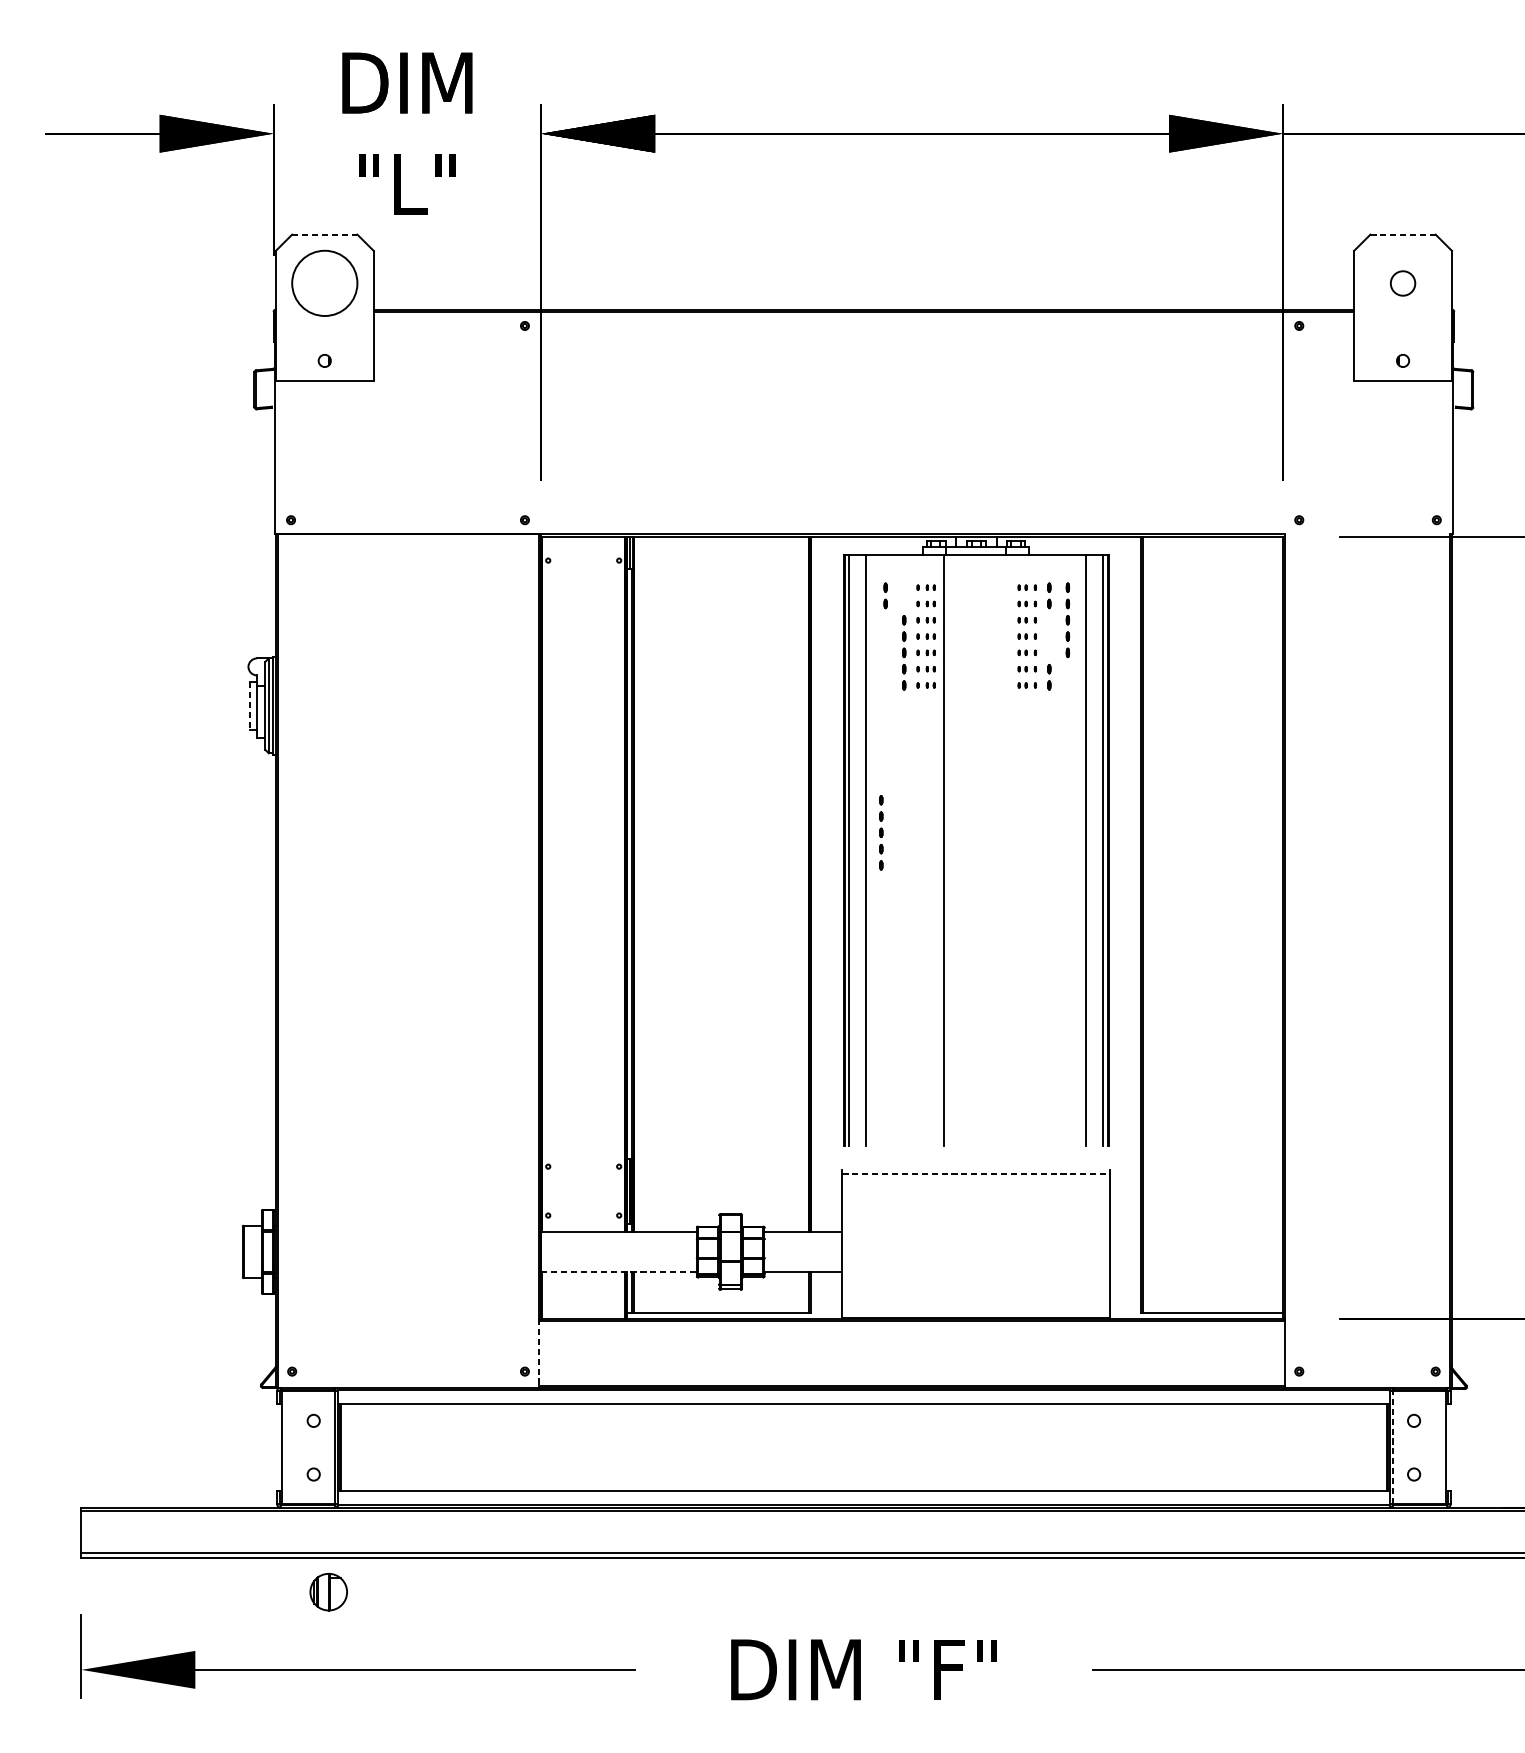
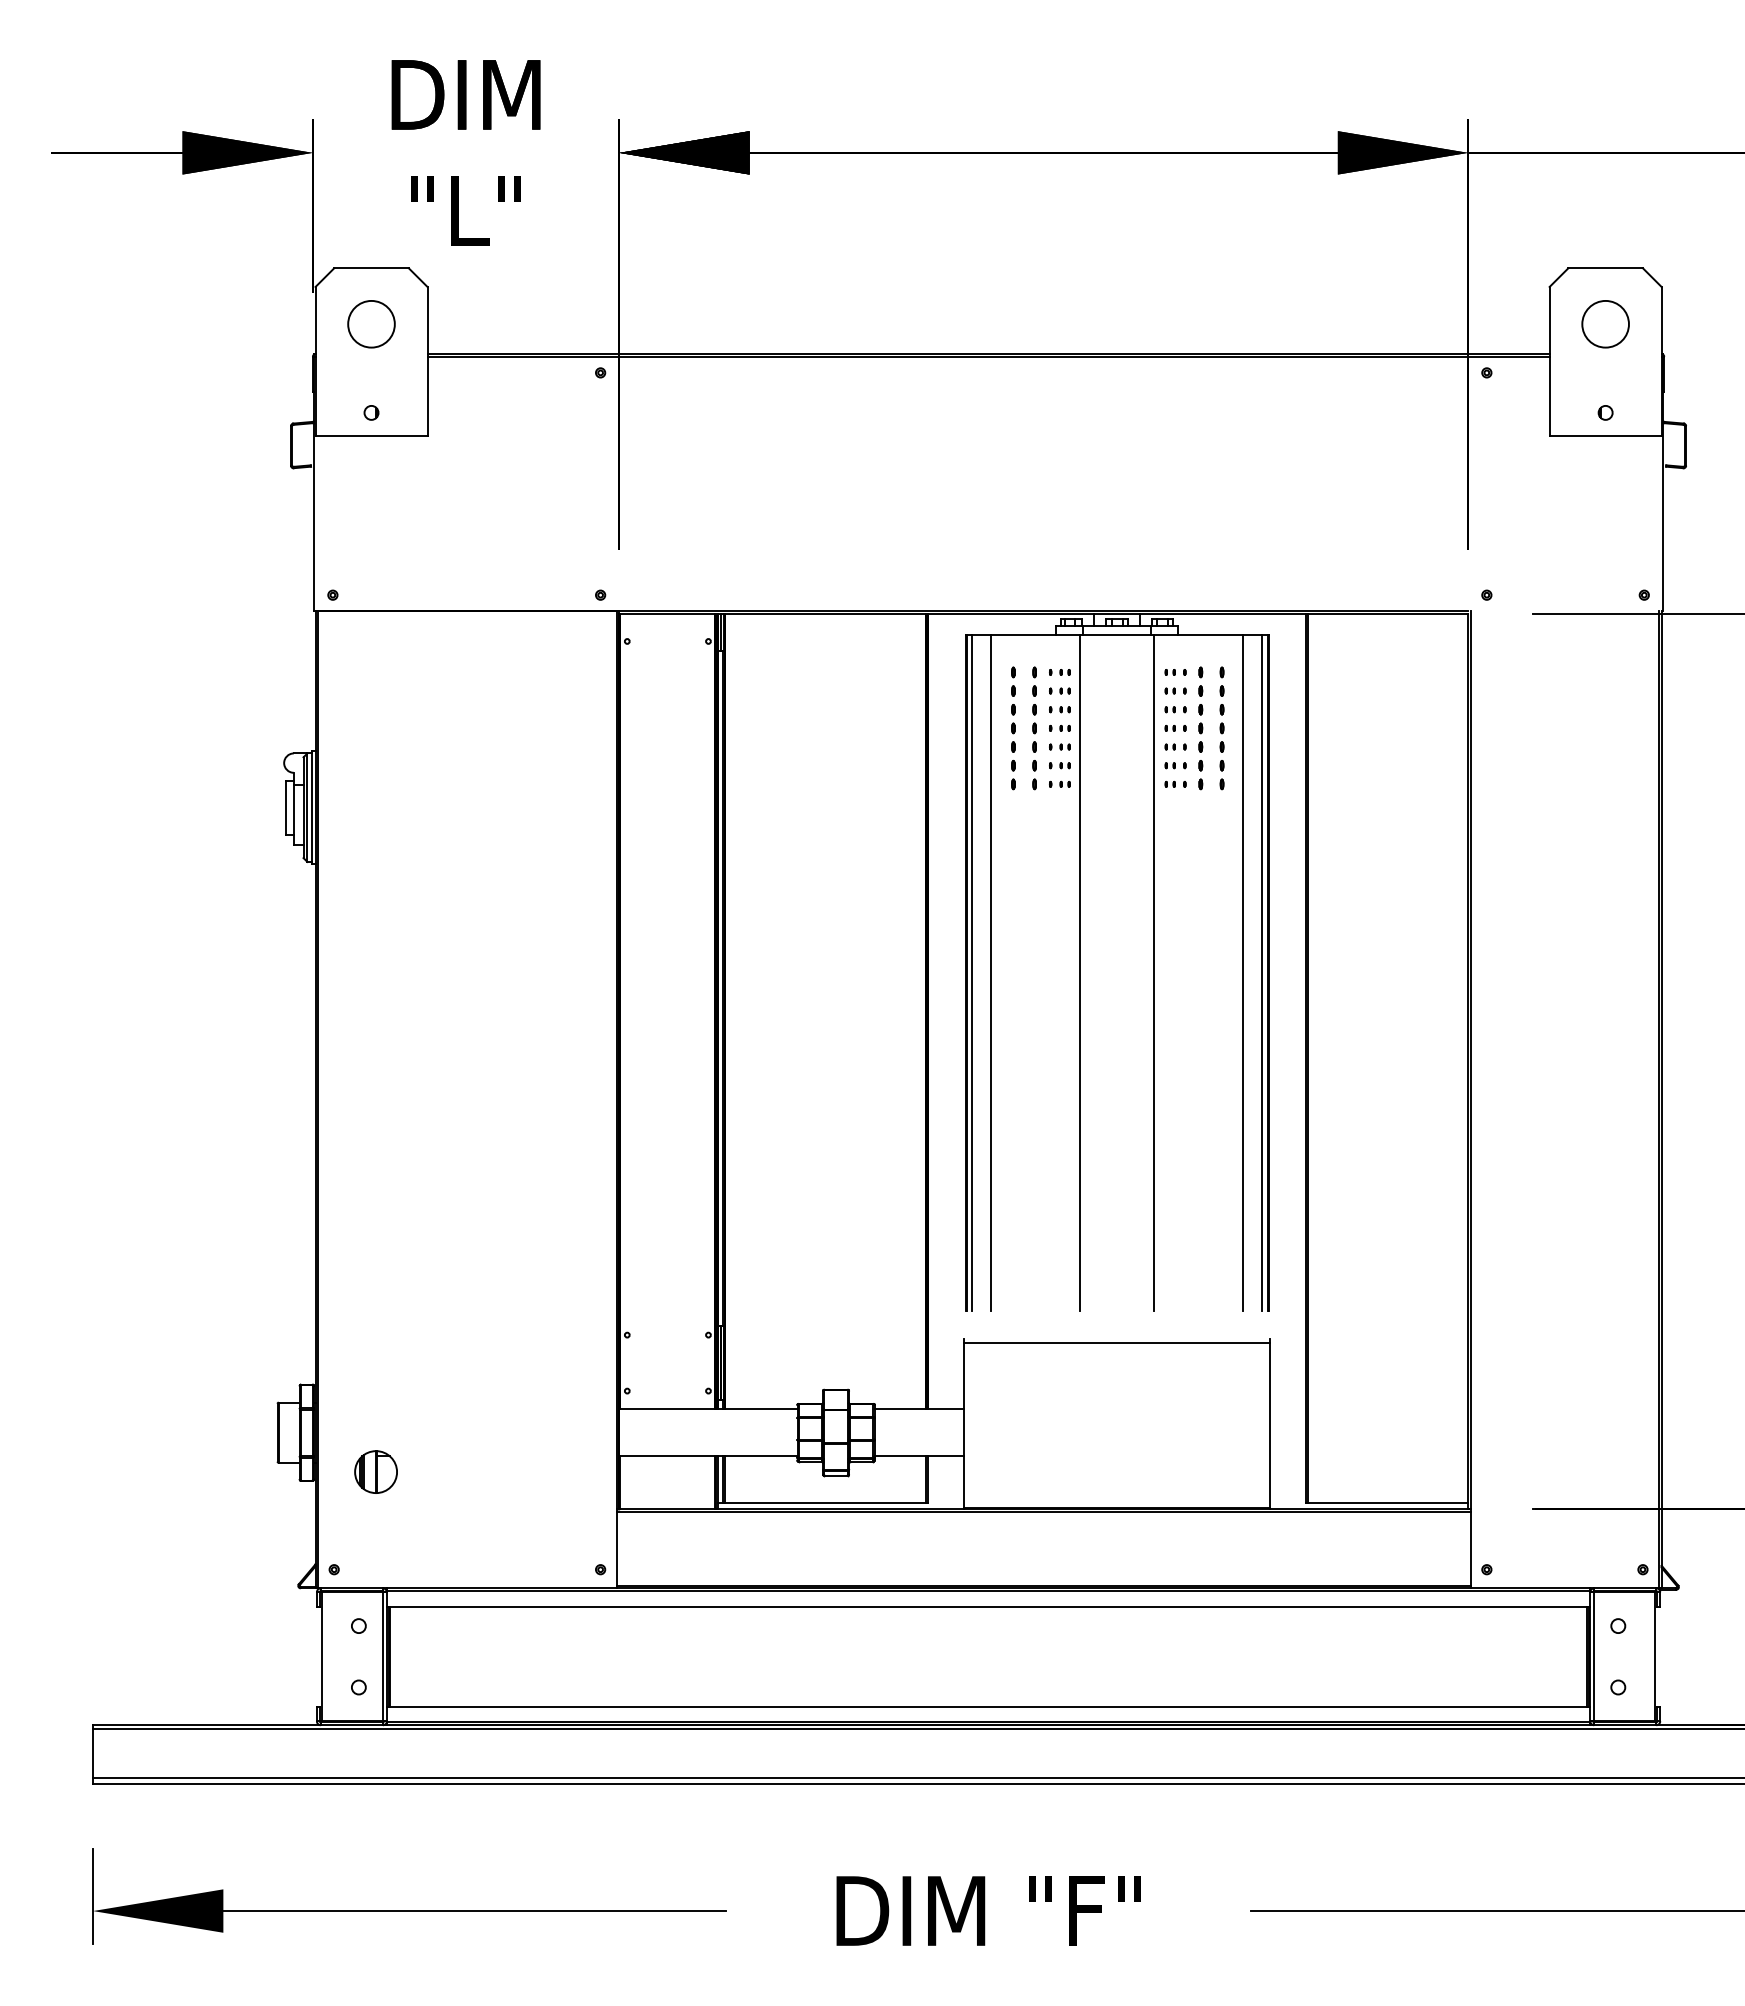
line: (325, 234) -> (372, 268), dashed -> solid
line: (1403, 234) -> (1606, 268), dashed -> solid
circle: (1402, 282) -> (1605, 323), size x1.67
circle: (324, 283) -> (371, 324), size x0.62
line: (904, 592) -> (1034, 678), added
part: (1049, 636) -> (1200, 728), added
part: (1067, 677) -> (1221, 775), added
line: (250, 706) -> (286, 808), dashed -> solid
line: (881, 833) -> (1013, 747), moved
line: (1008, 850) -> (1154, 973), added
line: (976, 1173) -> (1117, 1343), dashed -> solid
line: (619, 1272) -> (708, 1456), dashed -> solid
line: (538, 1353) -> (616, 1549), dashed -> solid
line: (1393, 1447) -> (1594, 1656), dashed -> solid
part: (328, 1591) -> (375, 1471), moved

